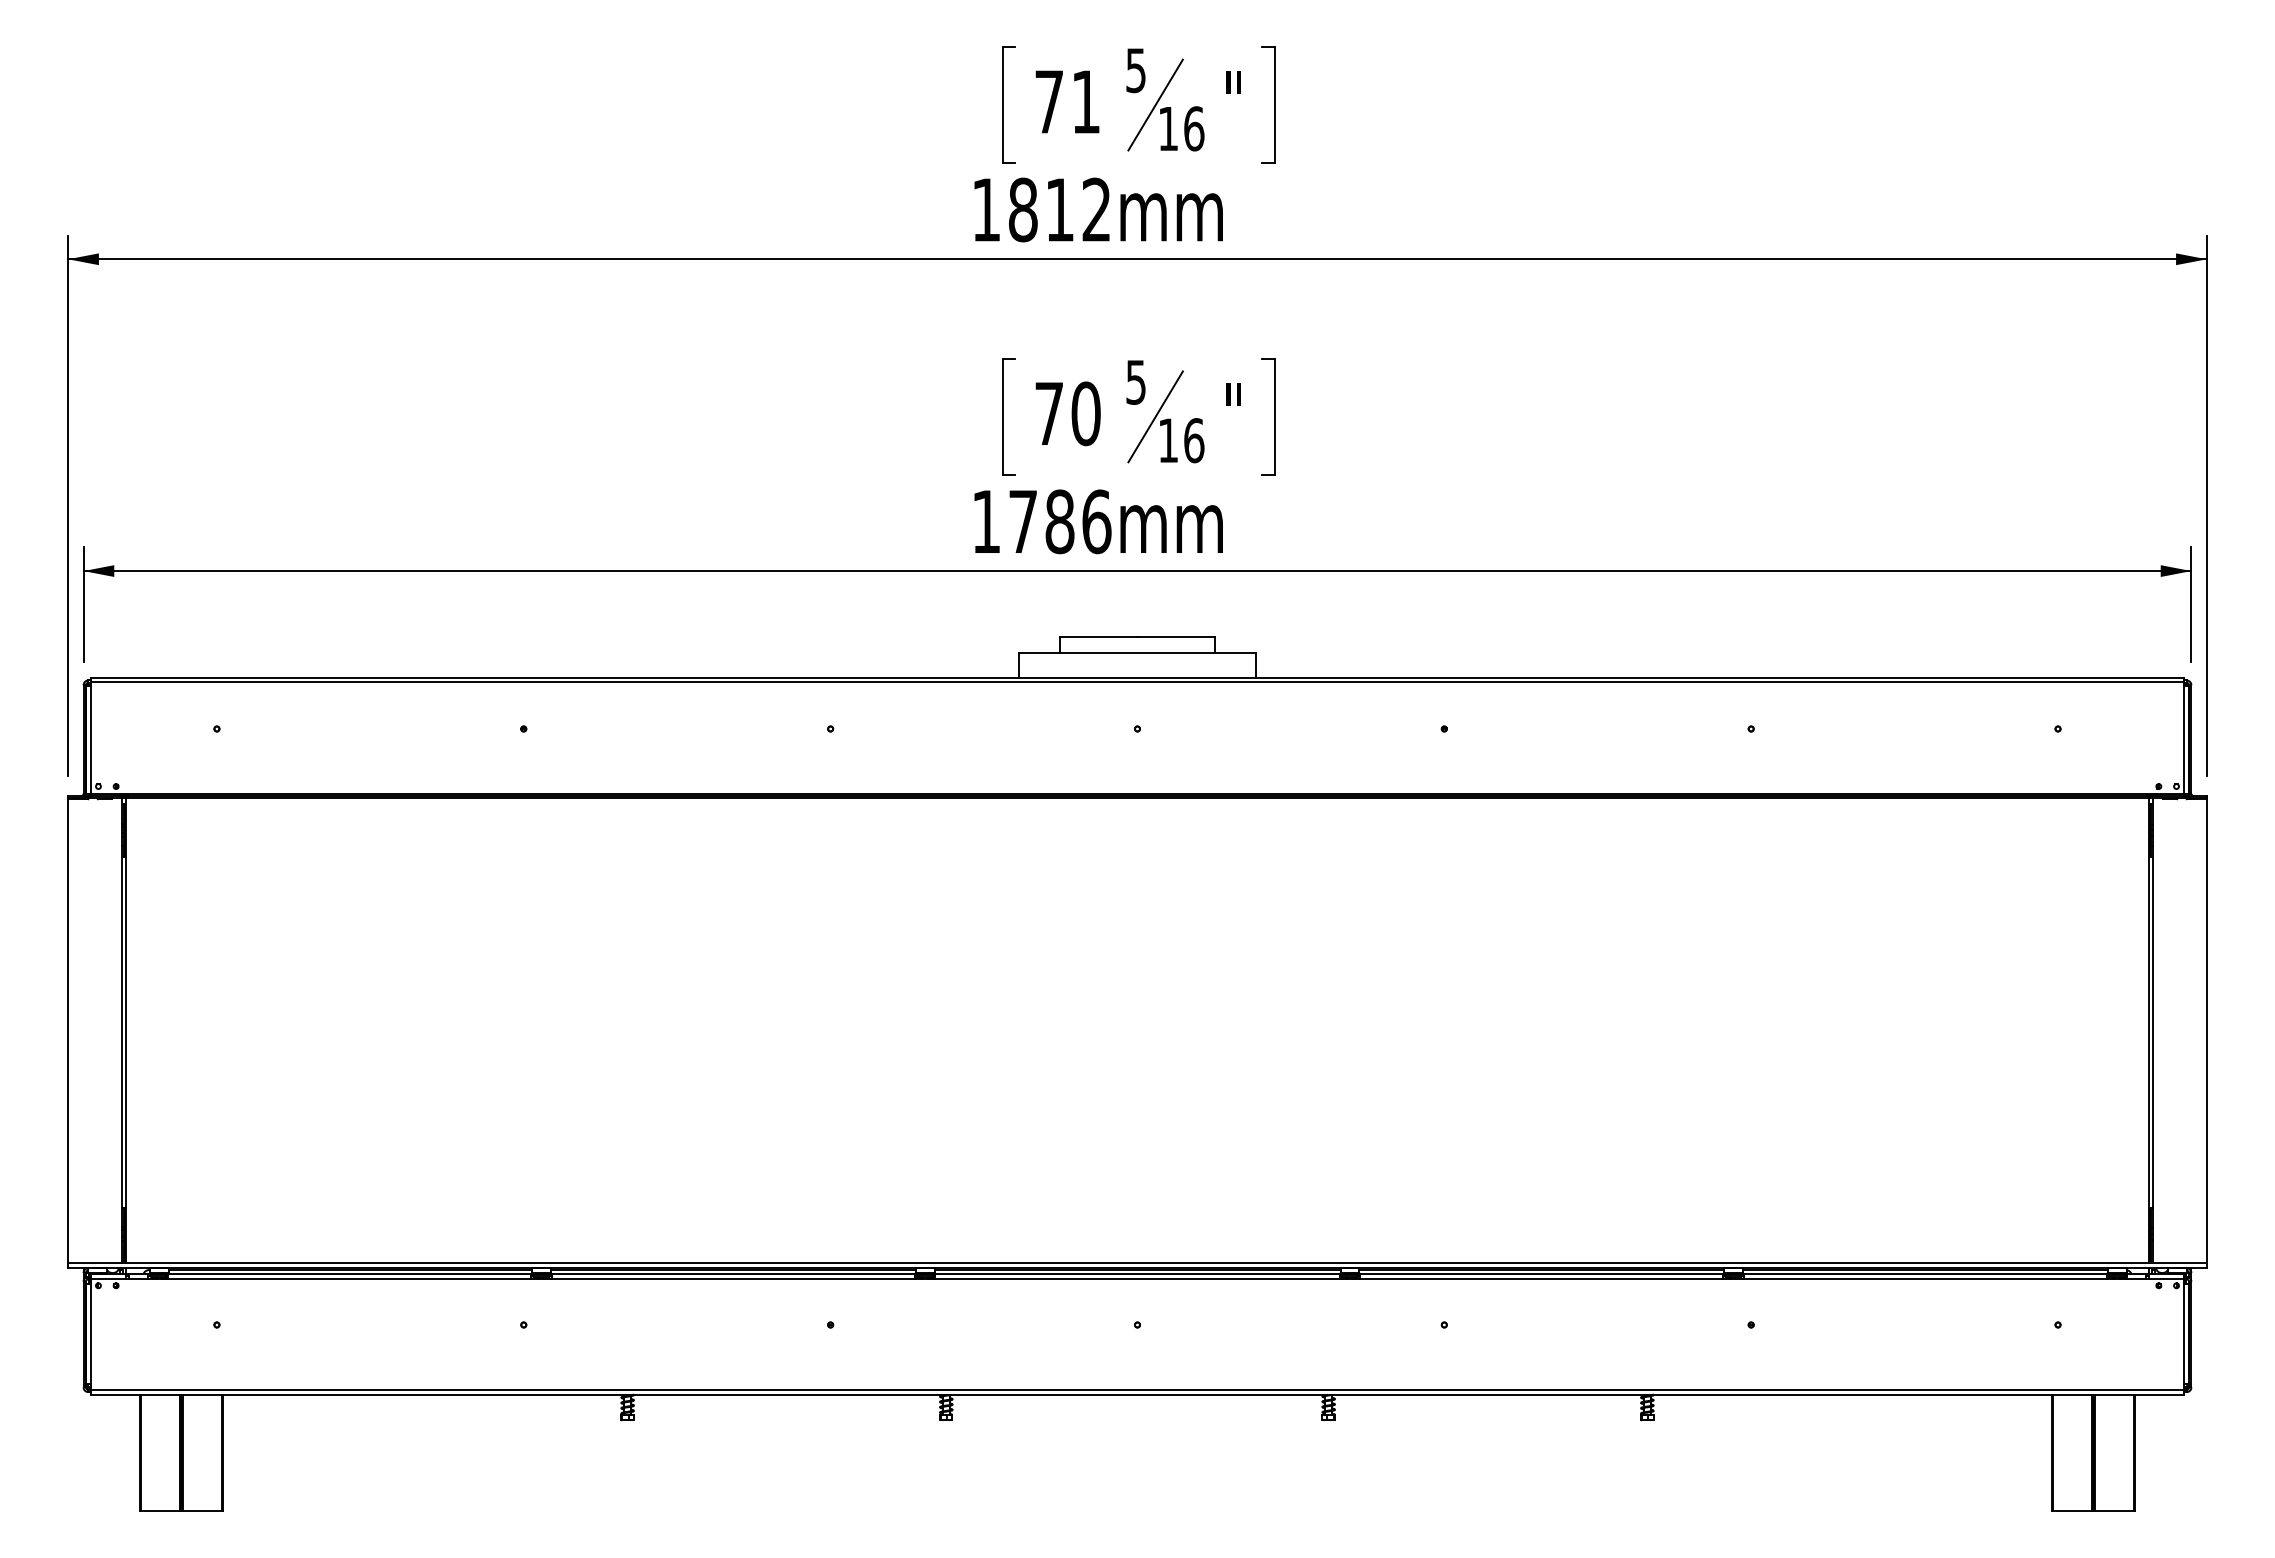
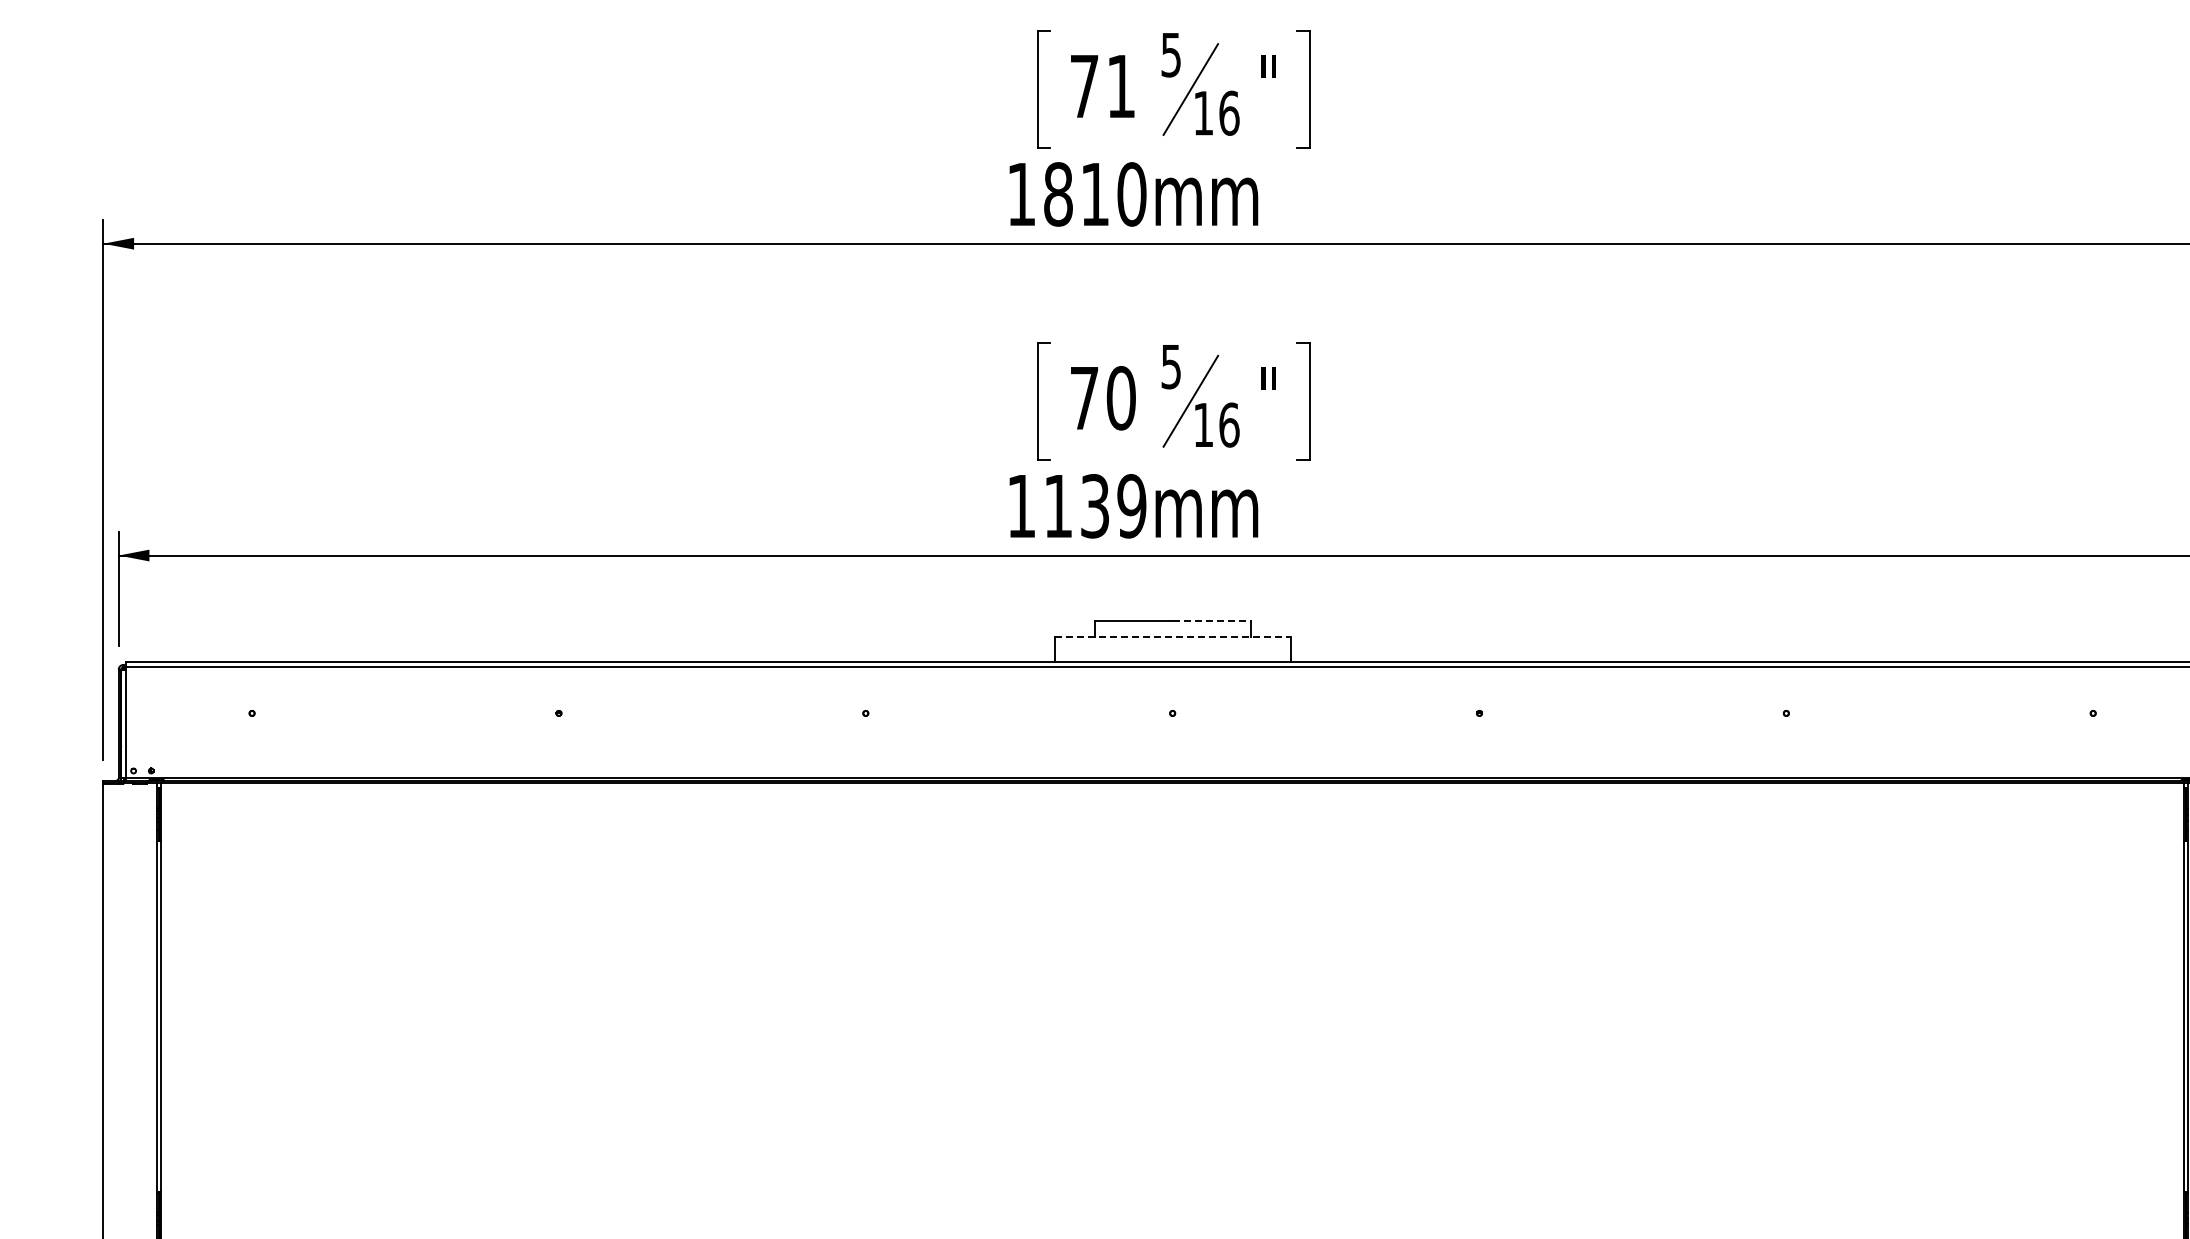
text: (1096, 209) -> (1131, 193), 1812mm -> 1810mm
text: (1060, 521) -> (1095, 505), 1786mm -> 1139mm
line: (1176, 636) -> (1211, 620), solid -> dashed
line: (1138, 652) -> (1173, 636), solid -> dashed

